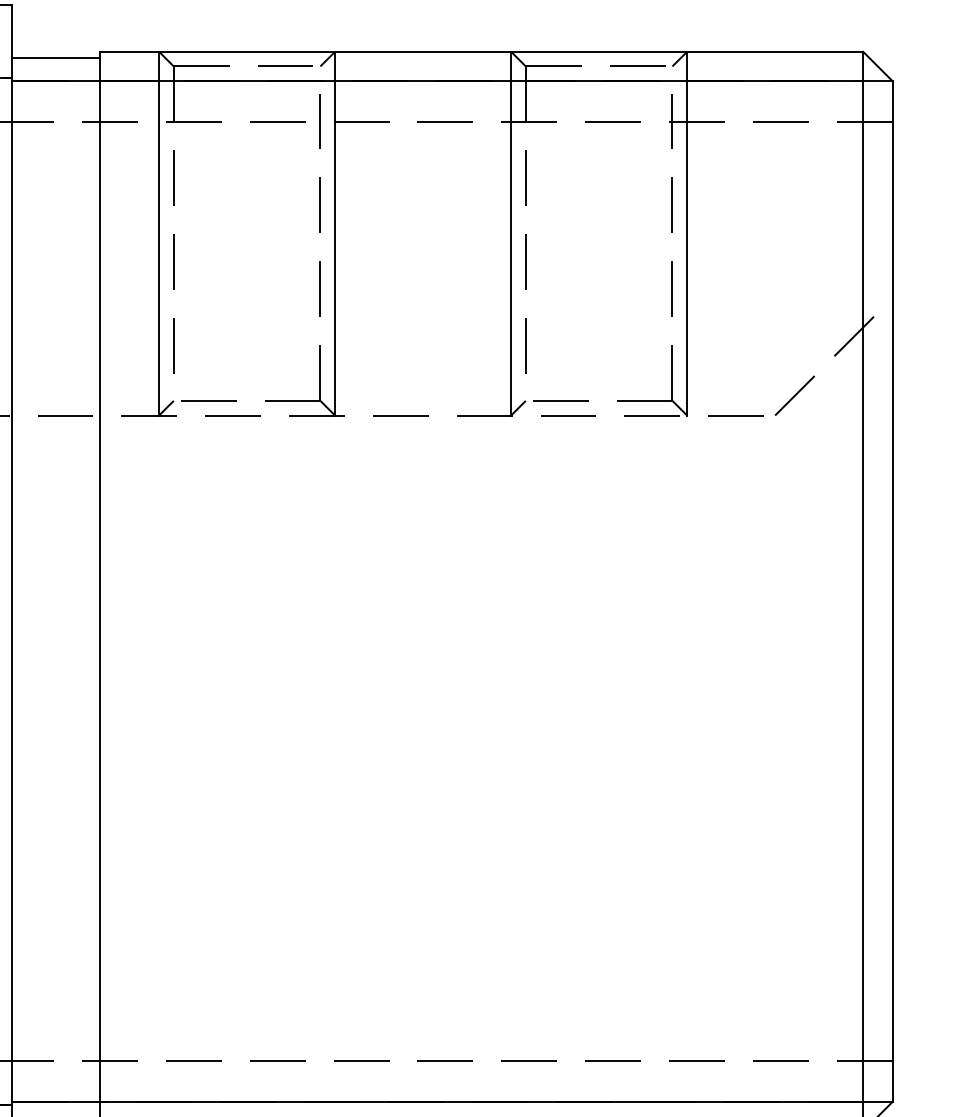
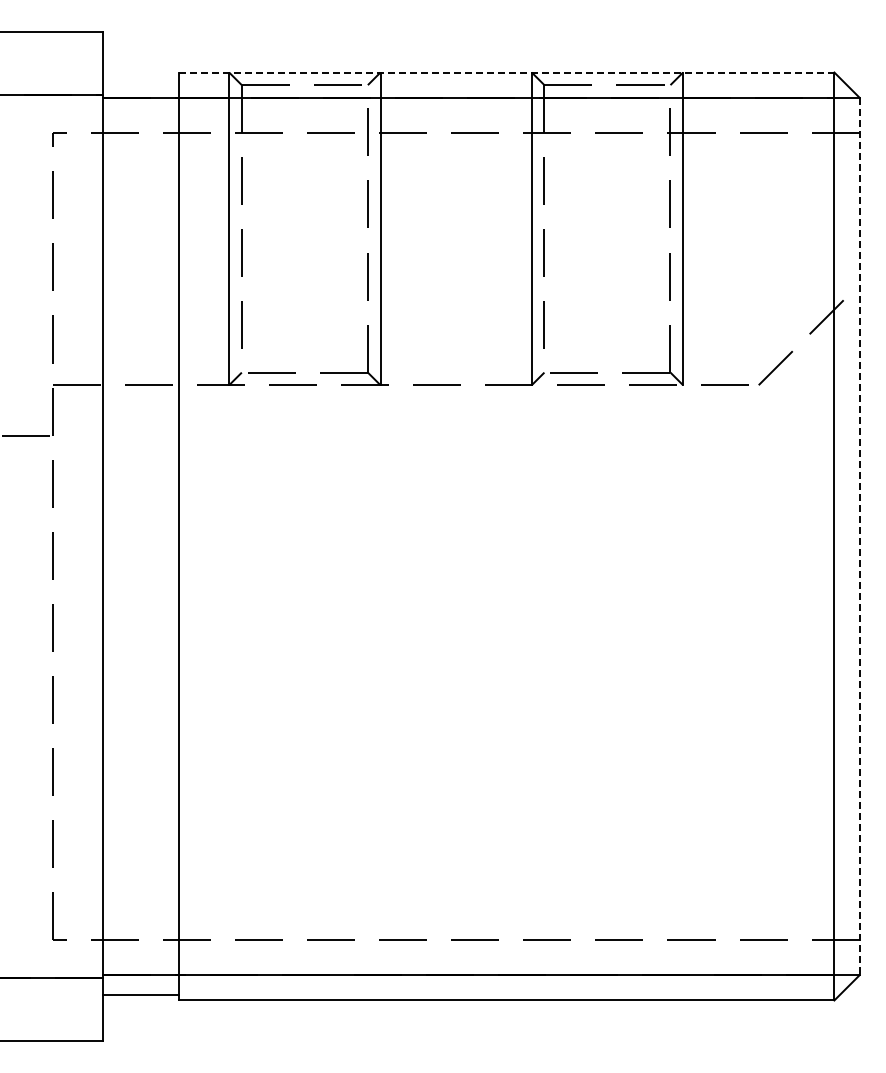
line: (481, 51) -> (506, 72), solid -> dashed
line: (55, 57) -> (140, 77), removed
line: (892, 591) -> (859, 536), solid -> dashed

